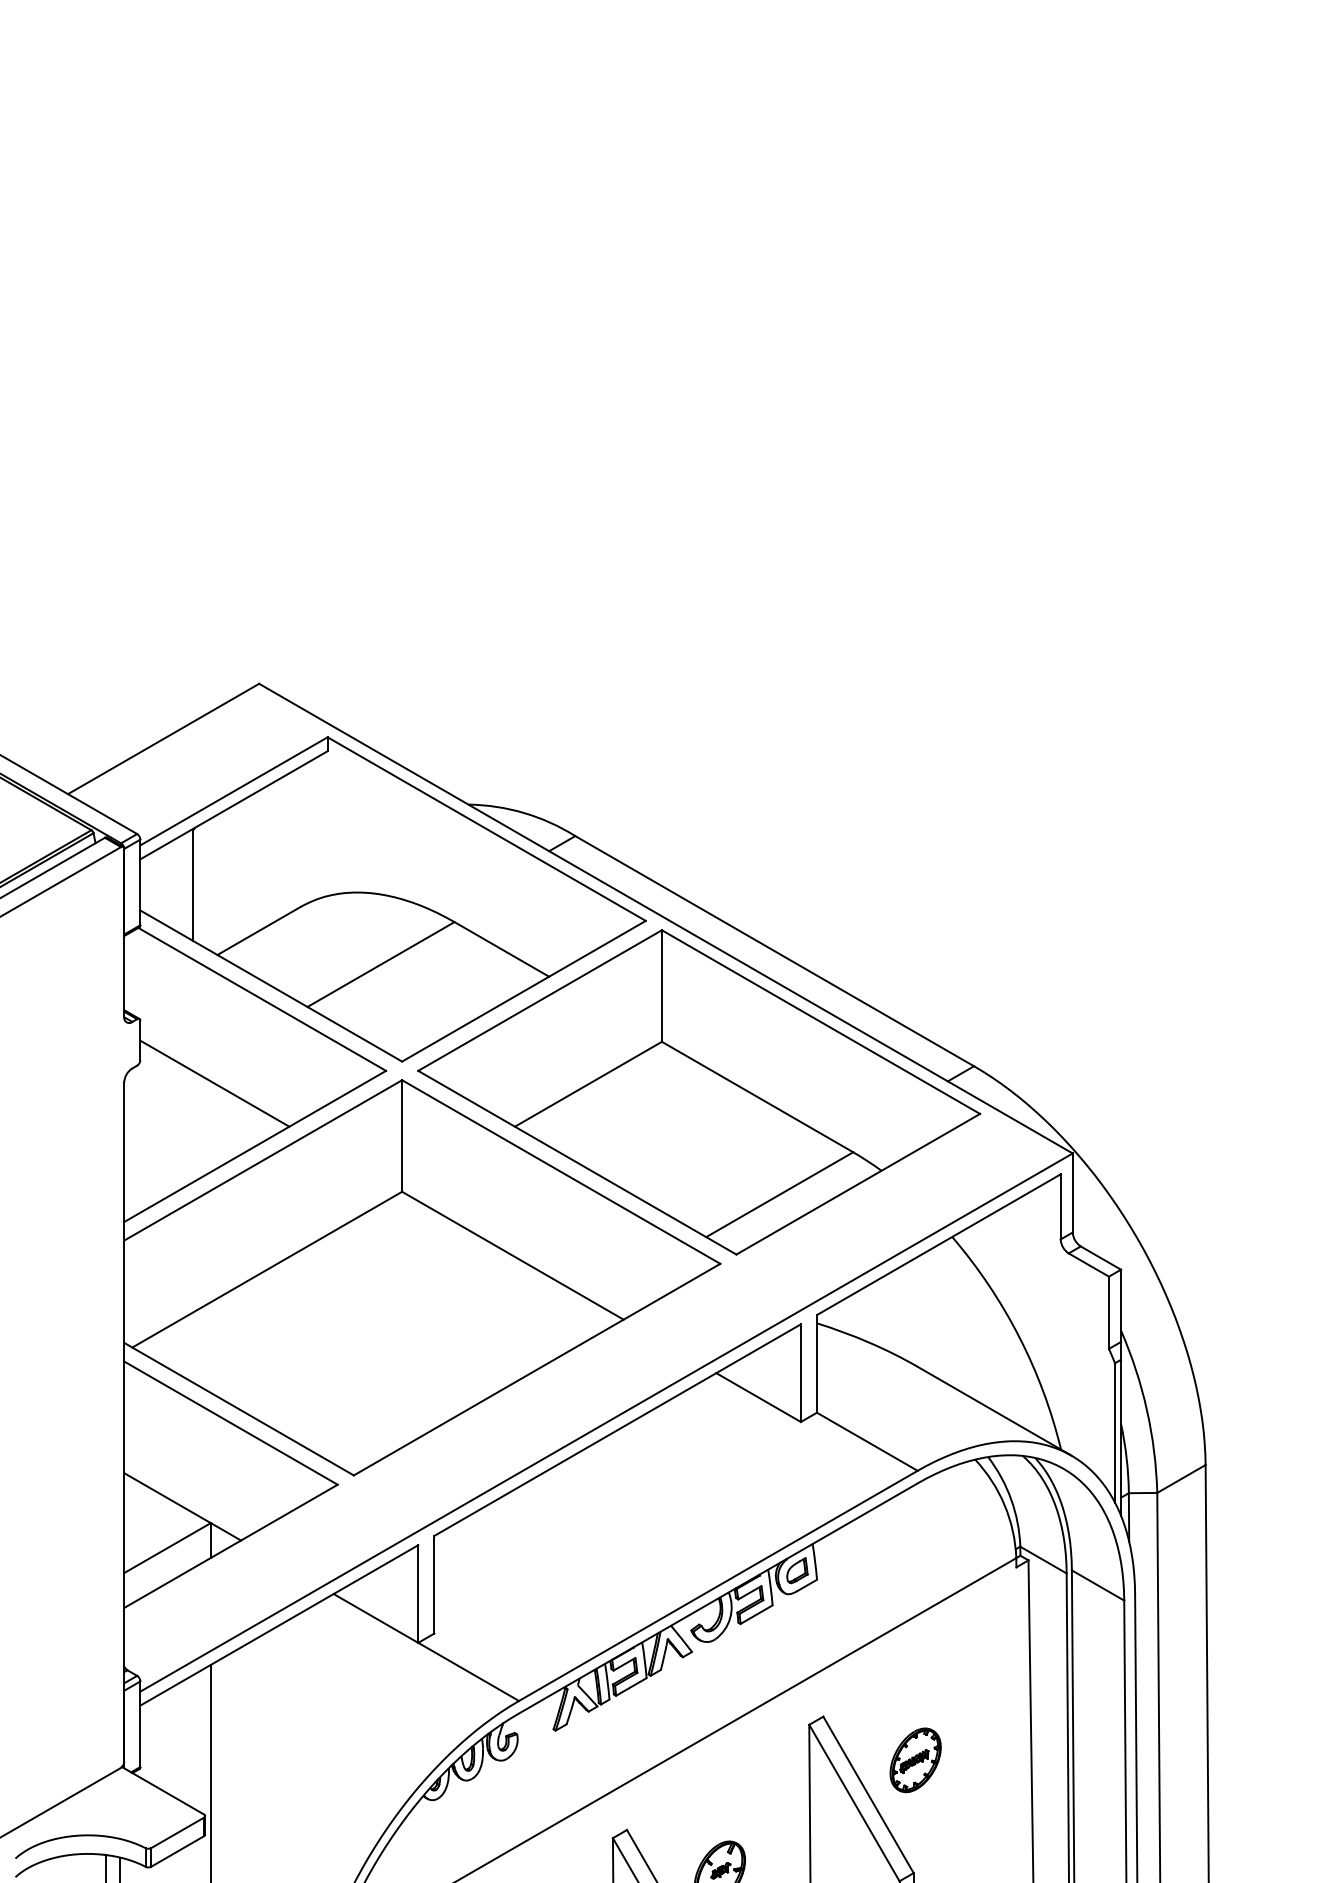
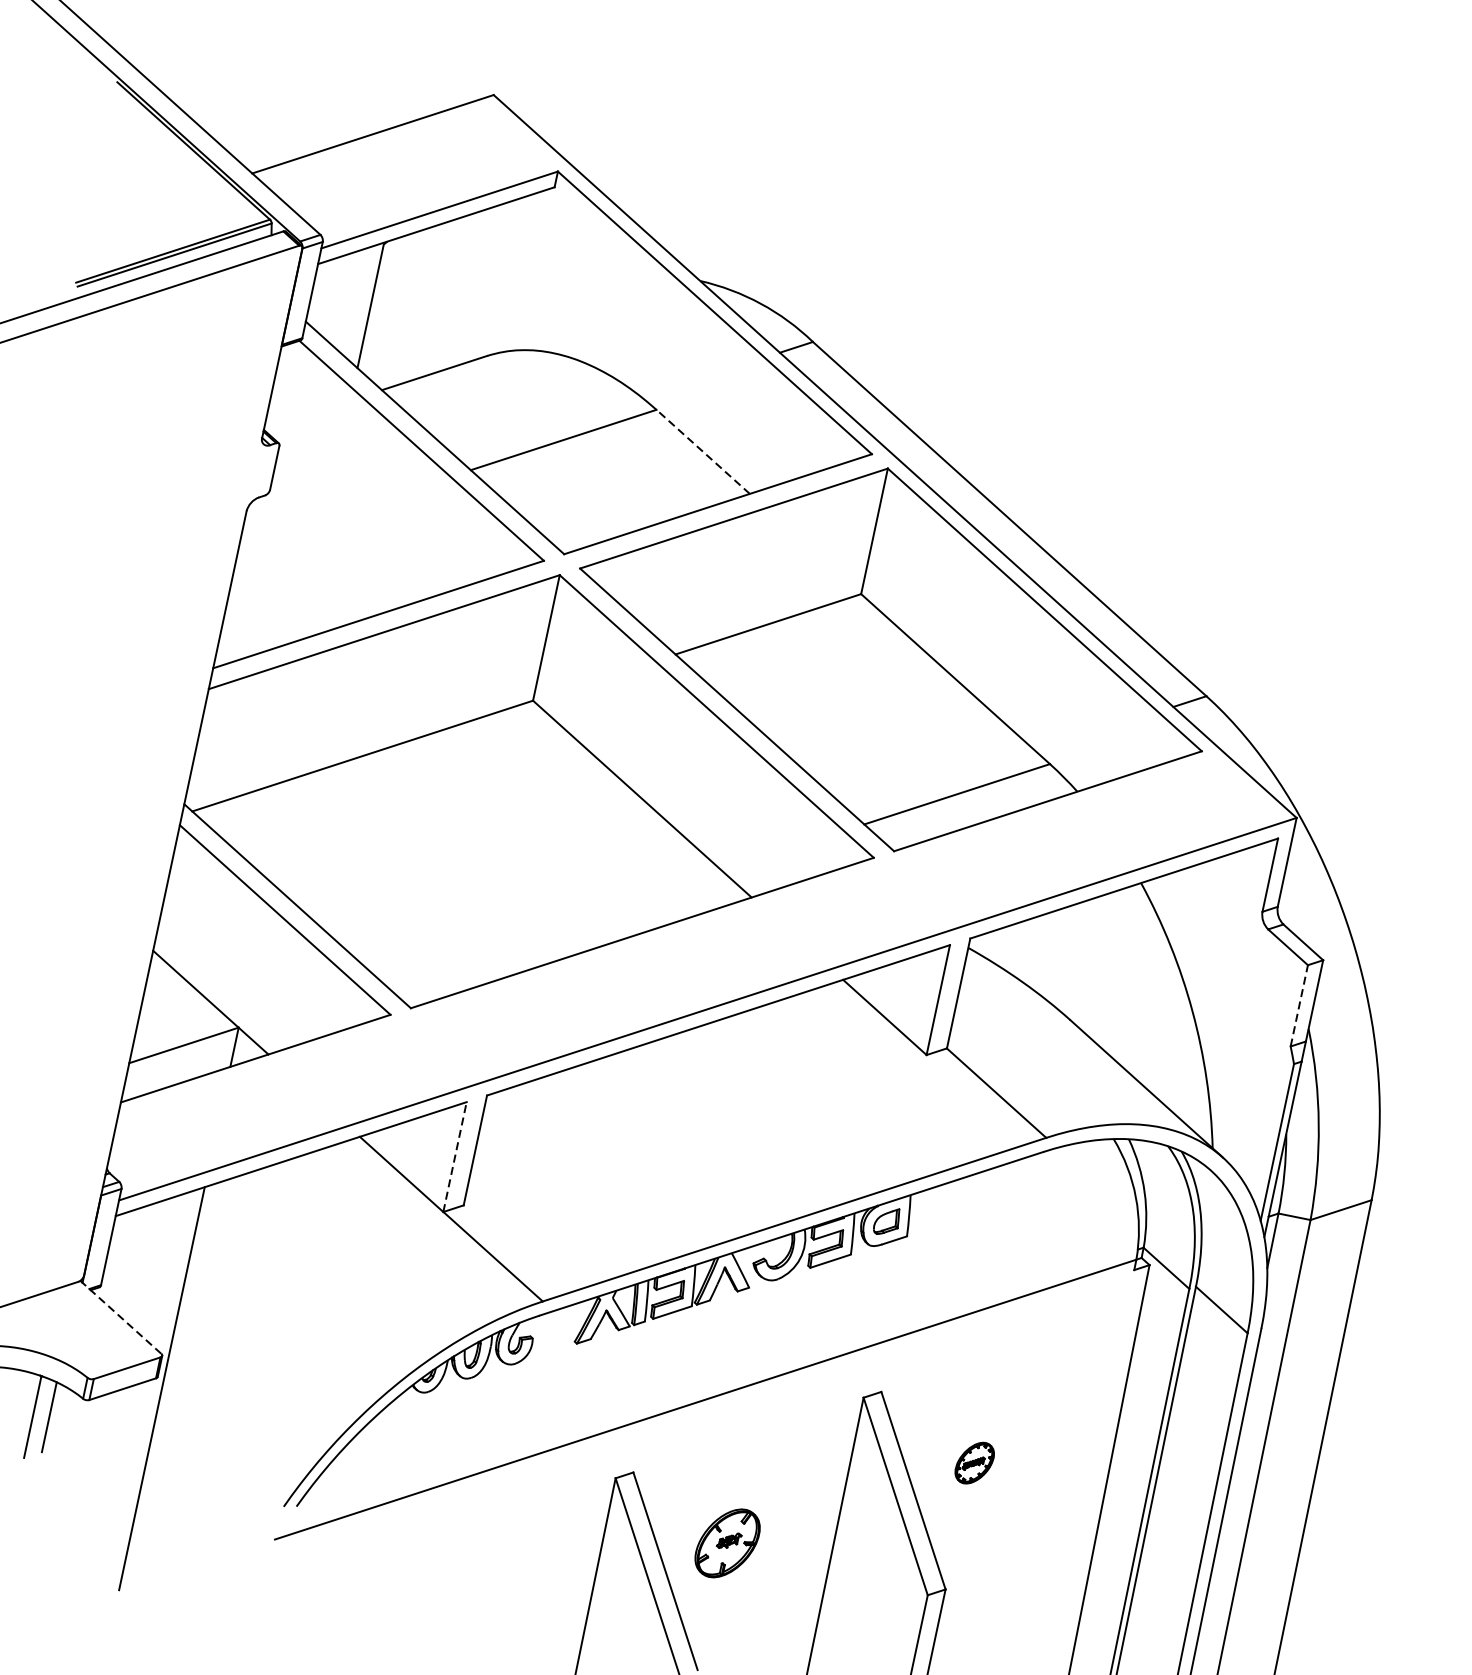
line: (501, 949) -> (702, 451), solid -> dashed
line: (214, 1083) -> (347, 534), removed
line: (1108, 1312) -> (1298, 1005), solid -> dashed
line: (418, 1594) -> (455, 1157), solid -> dashed
part: (915, 1760) -> (974, 1463), size x0.6
line: (162, 1790) -> (120, 1316), solid -> dashed

